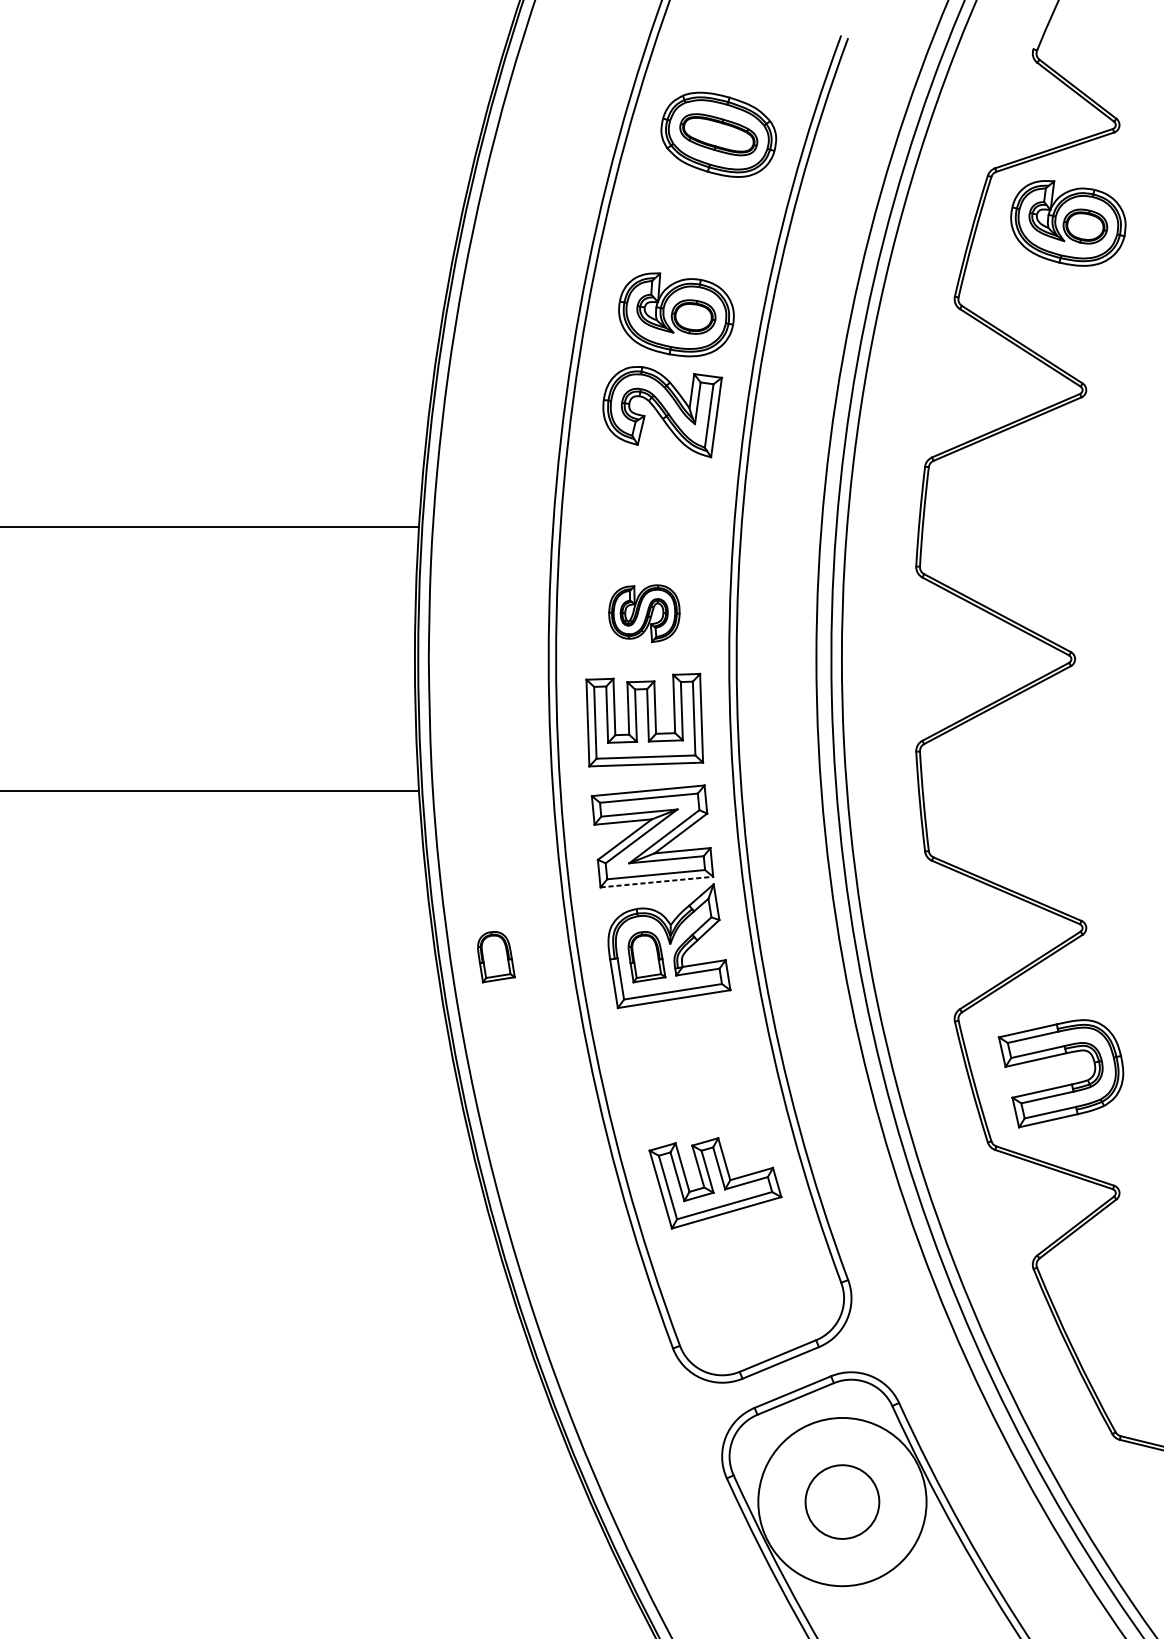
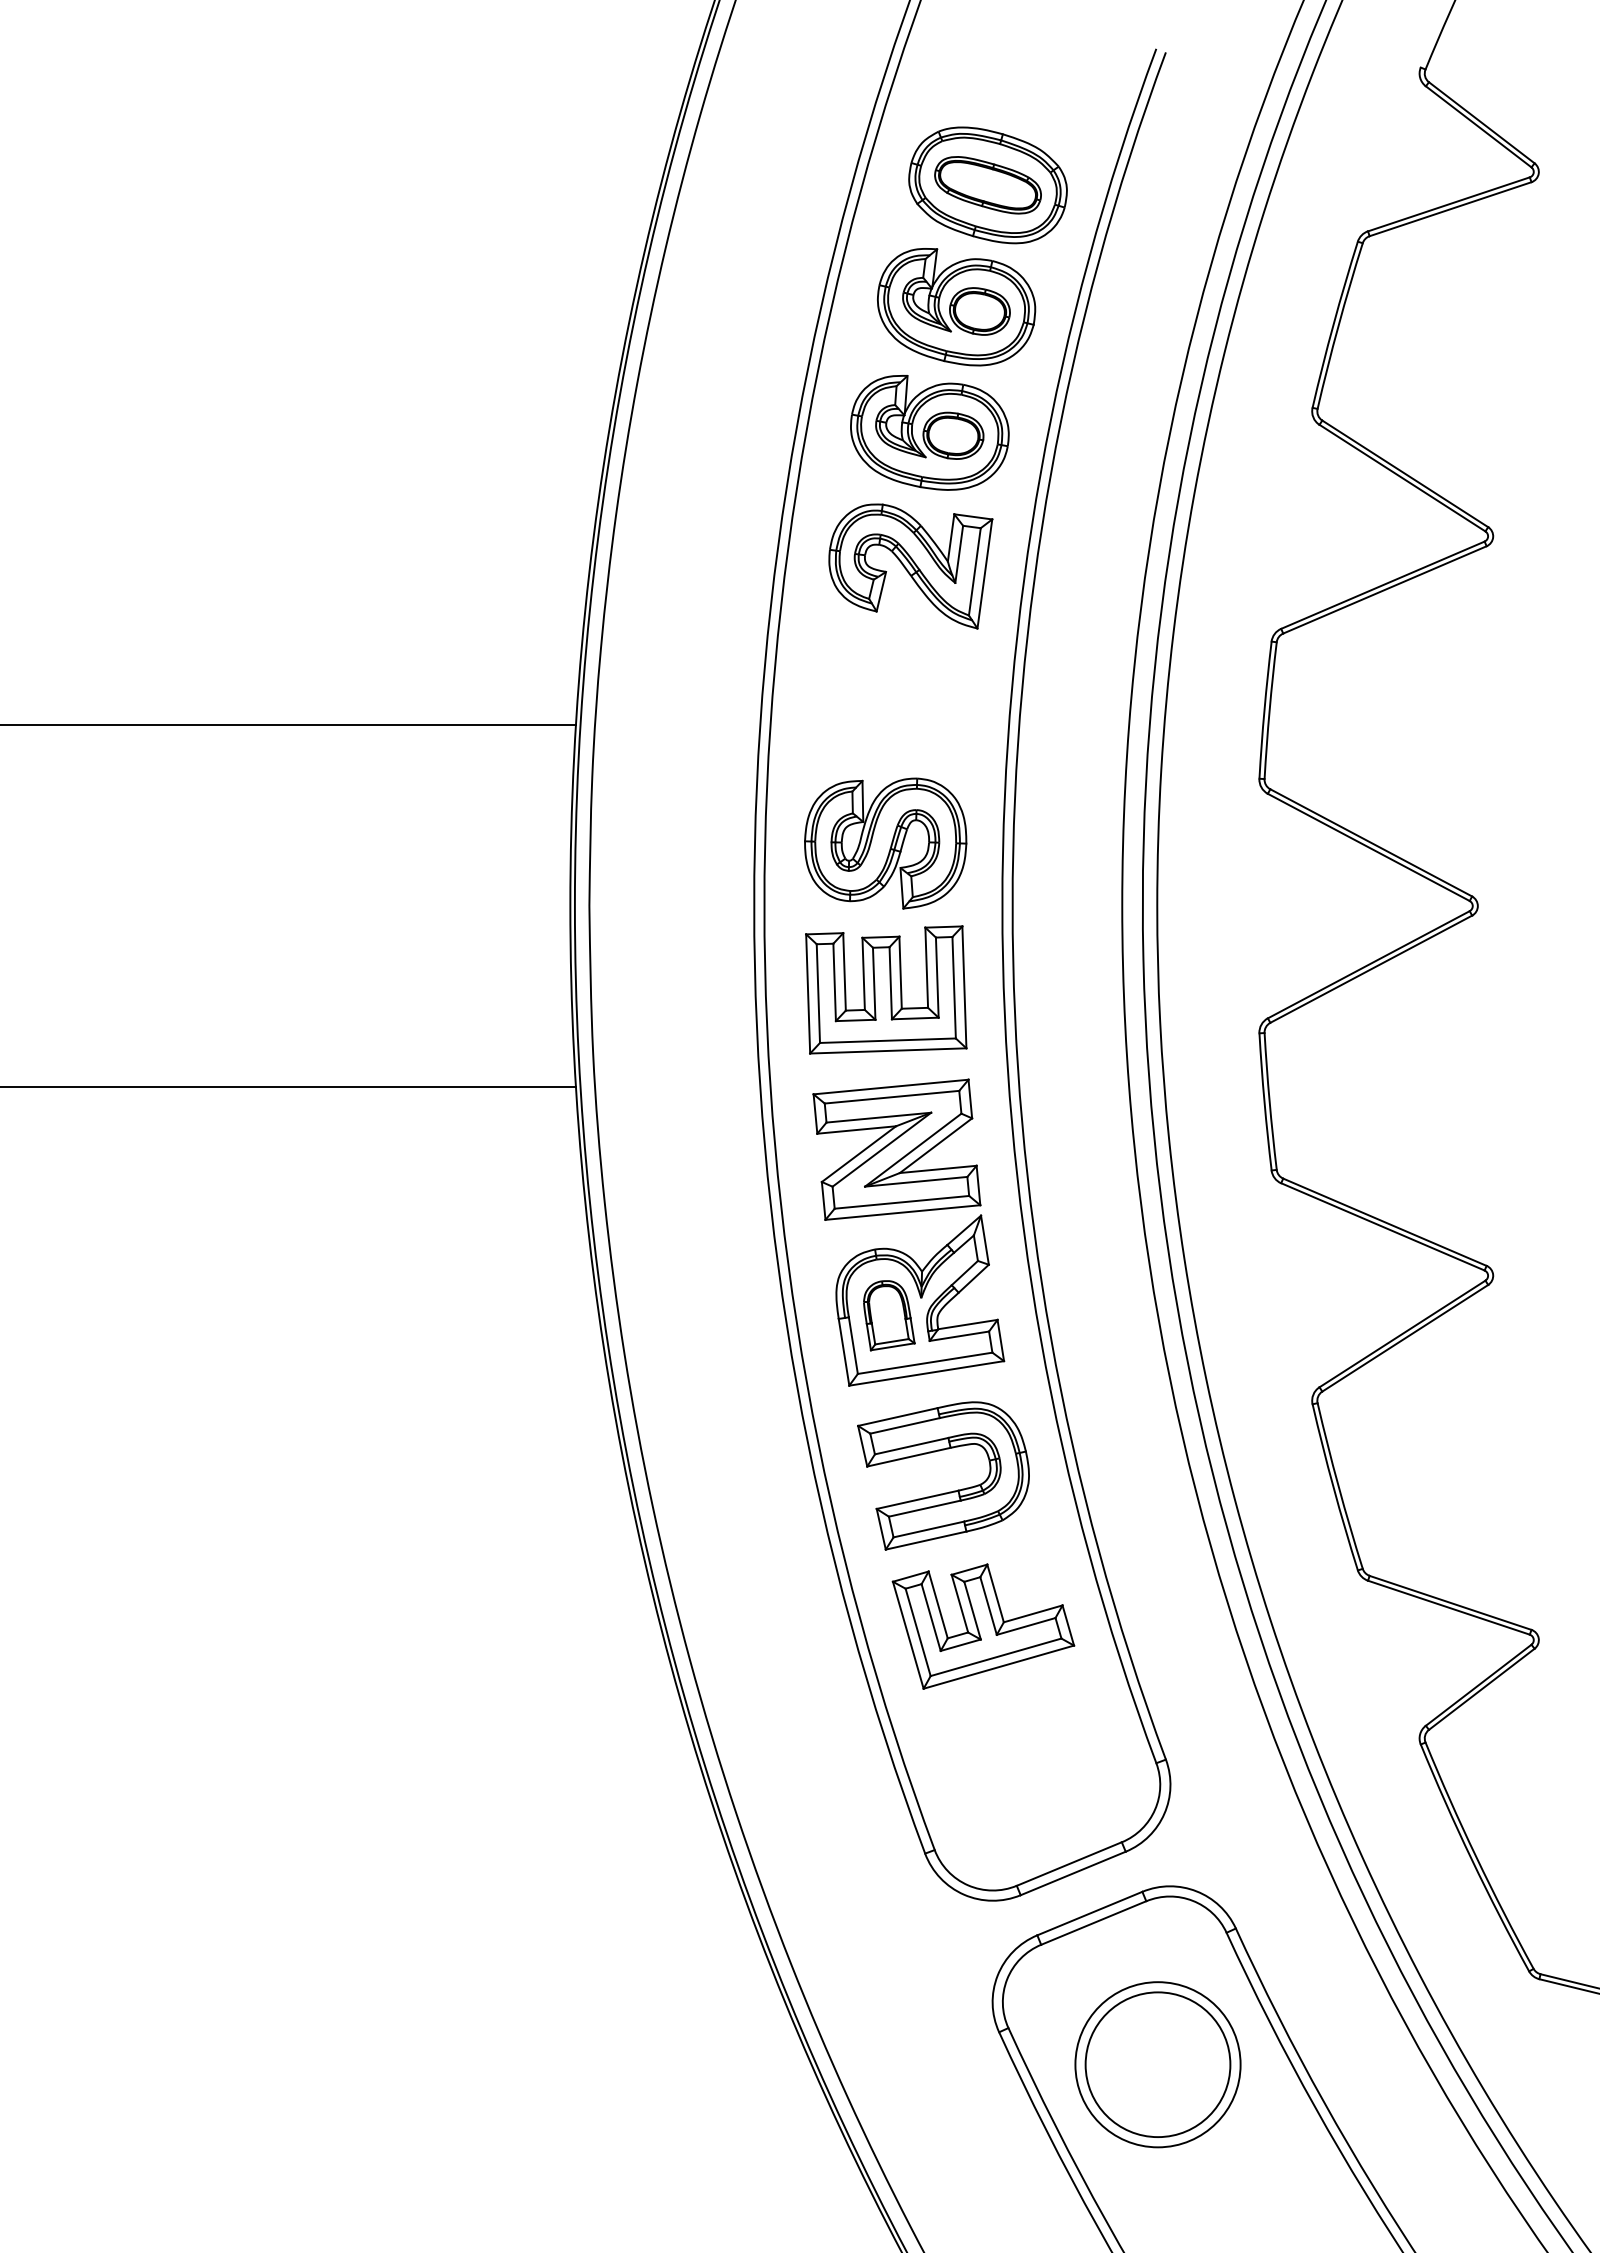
part: (1068, 223) -> (956, 307), moved
part: (644, 613) -> (885, 843), size x1.67
line: (656, 882) -> (902, 1212), dashed -> solid
part: (496, 956) -> (682, 1315), removed
part: (1061, 1085) -> (944, 1492), moved
circle: (842, 1501) -> (1157, 2064), size x0.71
circle: (842, 1501) -> (1157, 2064), size x1.43

